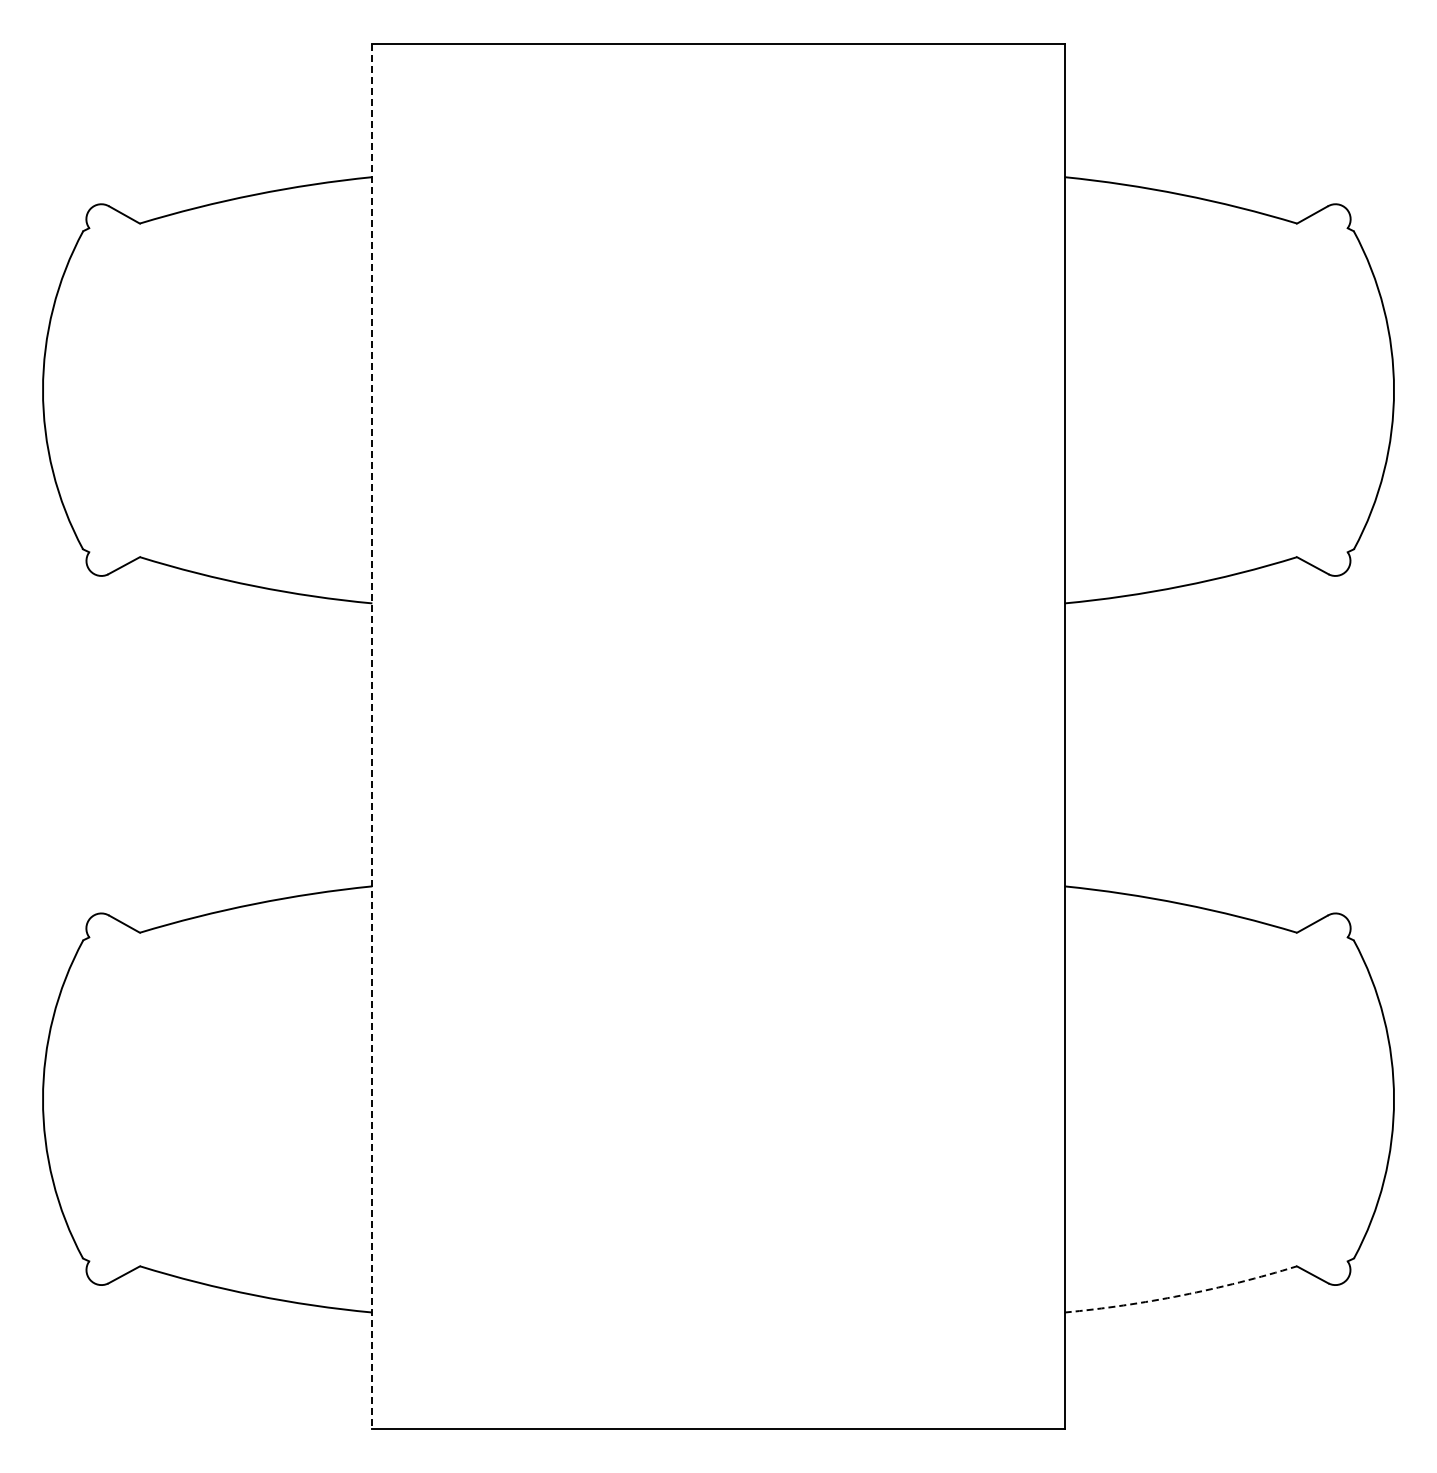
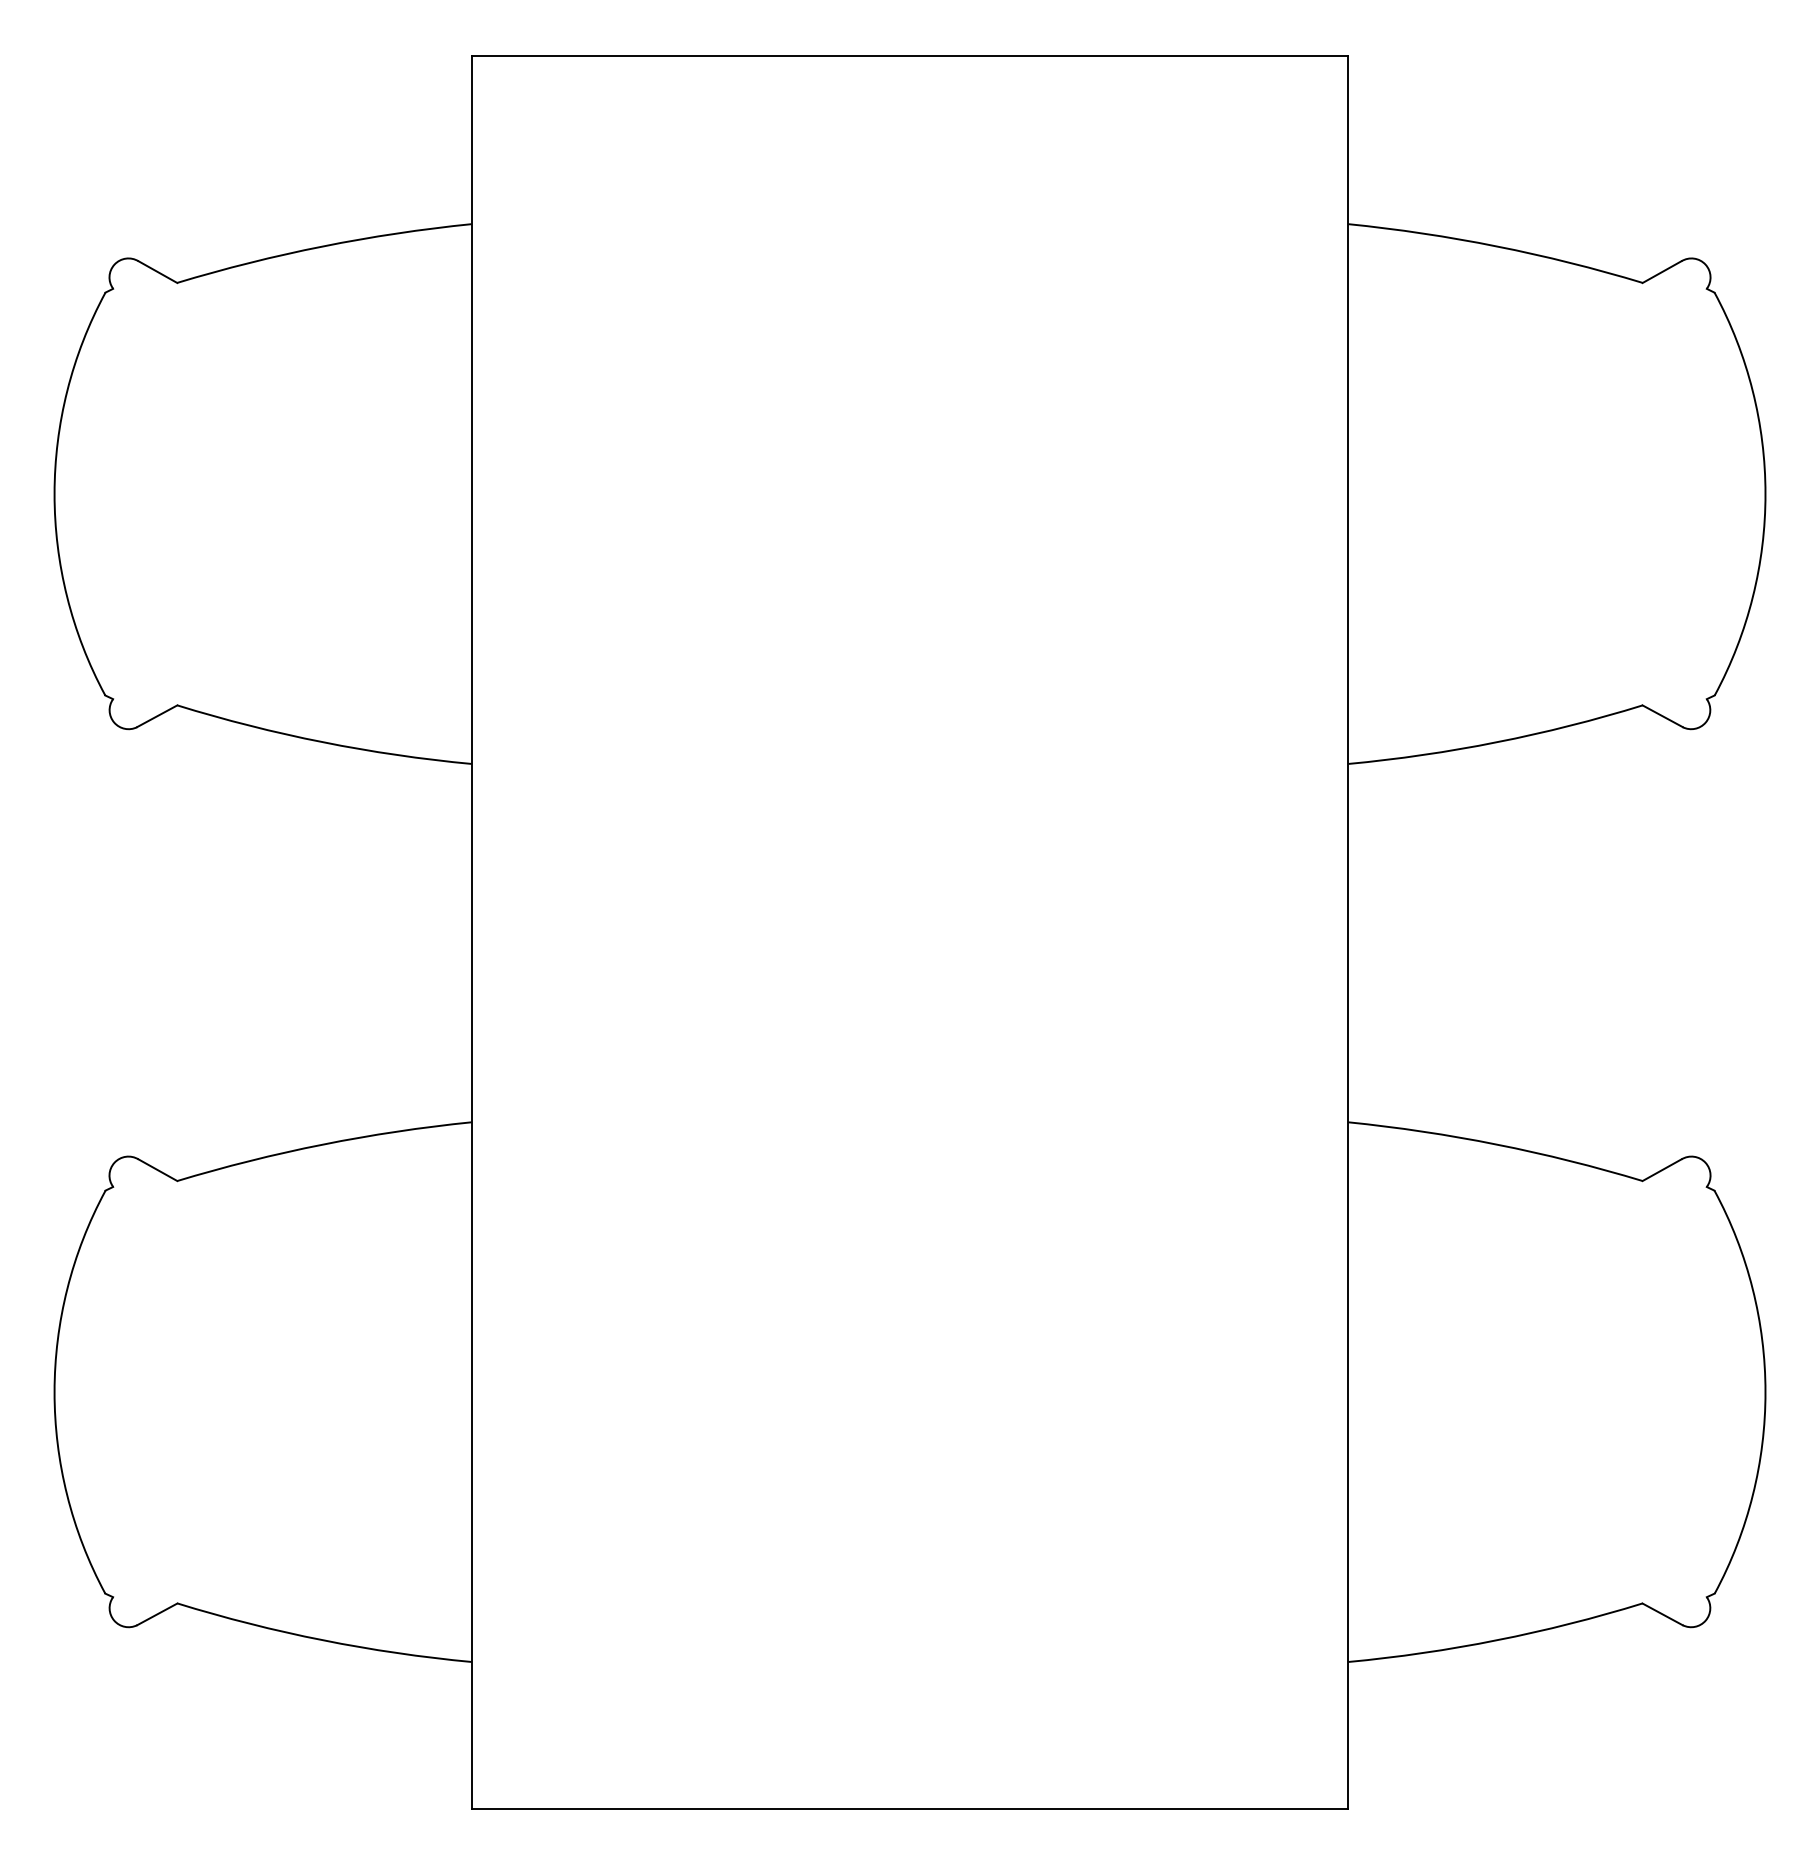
line: (372, 737) -> (471, 933), dashed -> solid
arc: (1182, 1295) -> (1497, 1640), dashed -> solid

